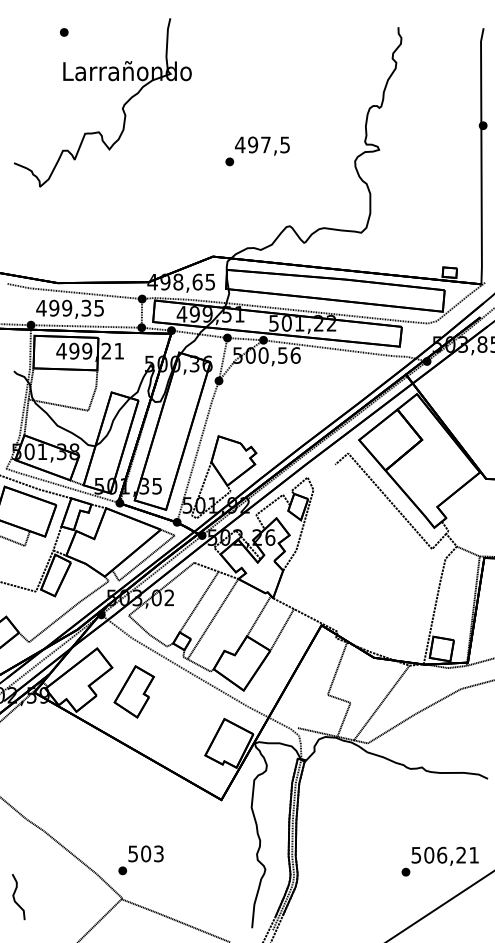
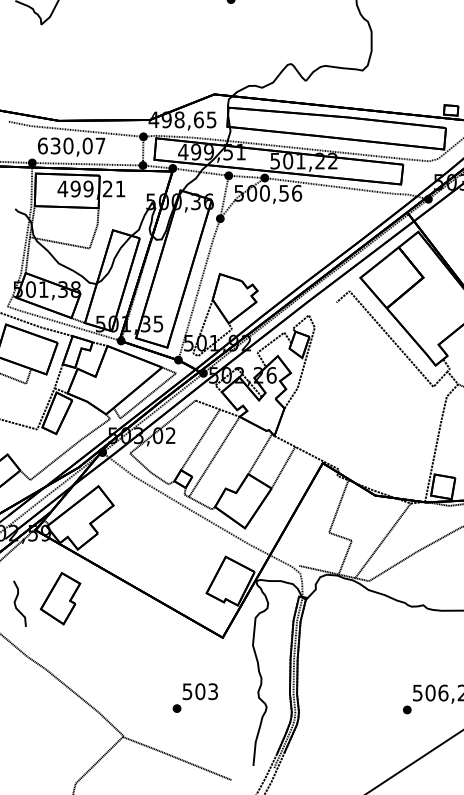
text: (69, 307) -> (70, 145), 499,35 -> 630,07
part: (133, 691) -> (59, 598), moved
text: (140, 860) -> (194, 698), moved
curve: (15, 899) -> (16, 606), moved

